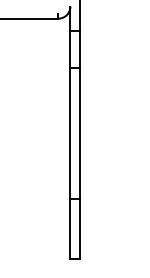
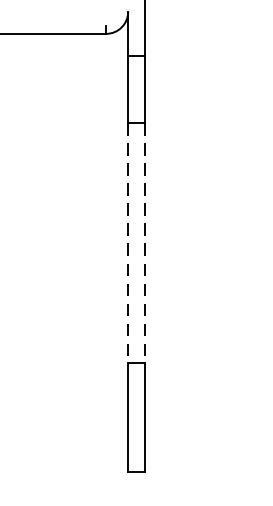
line: (70, 133) -> (128, 242), solid -> dashed
line: (79, 133) -> (144, 242), solid -> dashed

